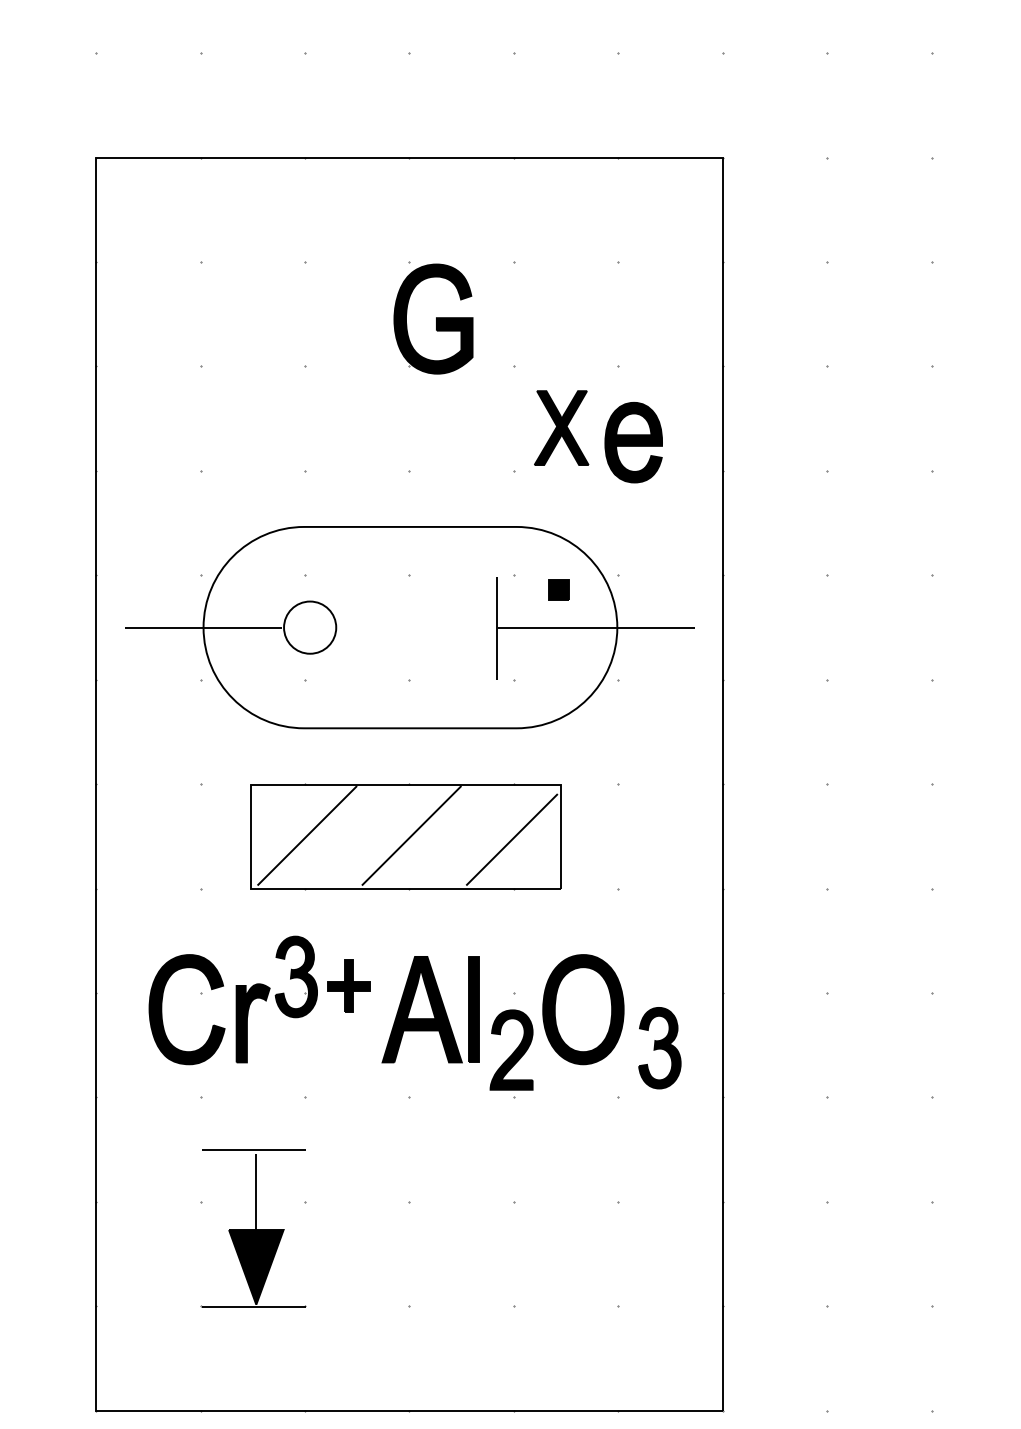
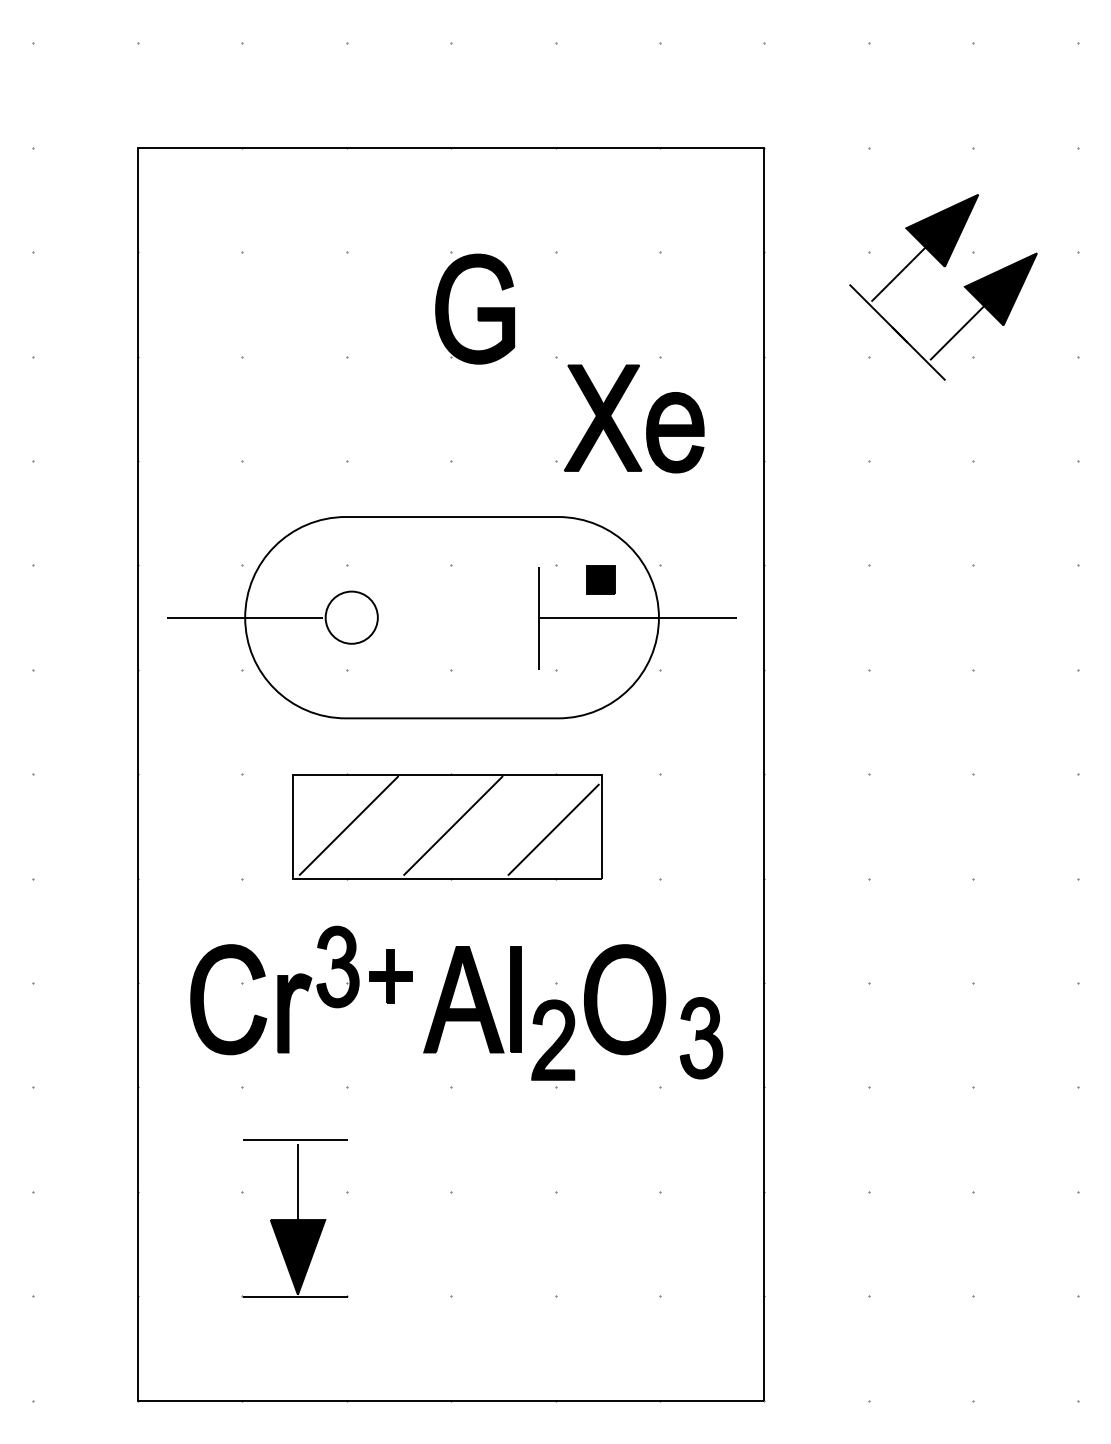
part: (902, 277) -> (944, 267), added
part: (561, 427) -> (603, 417), size x1.43
part: (558, 589) -> (600, 579), size x1.43

